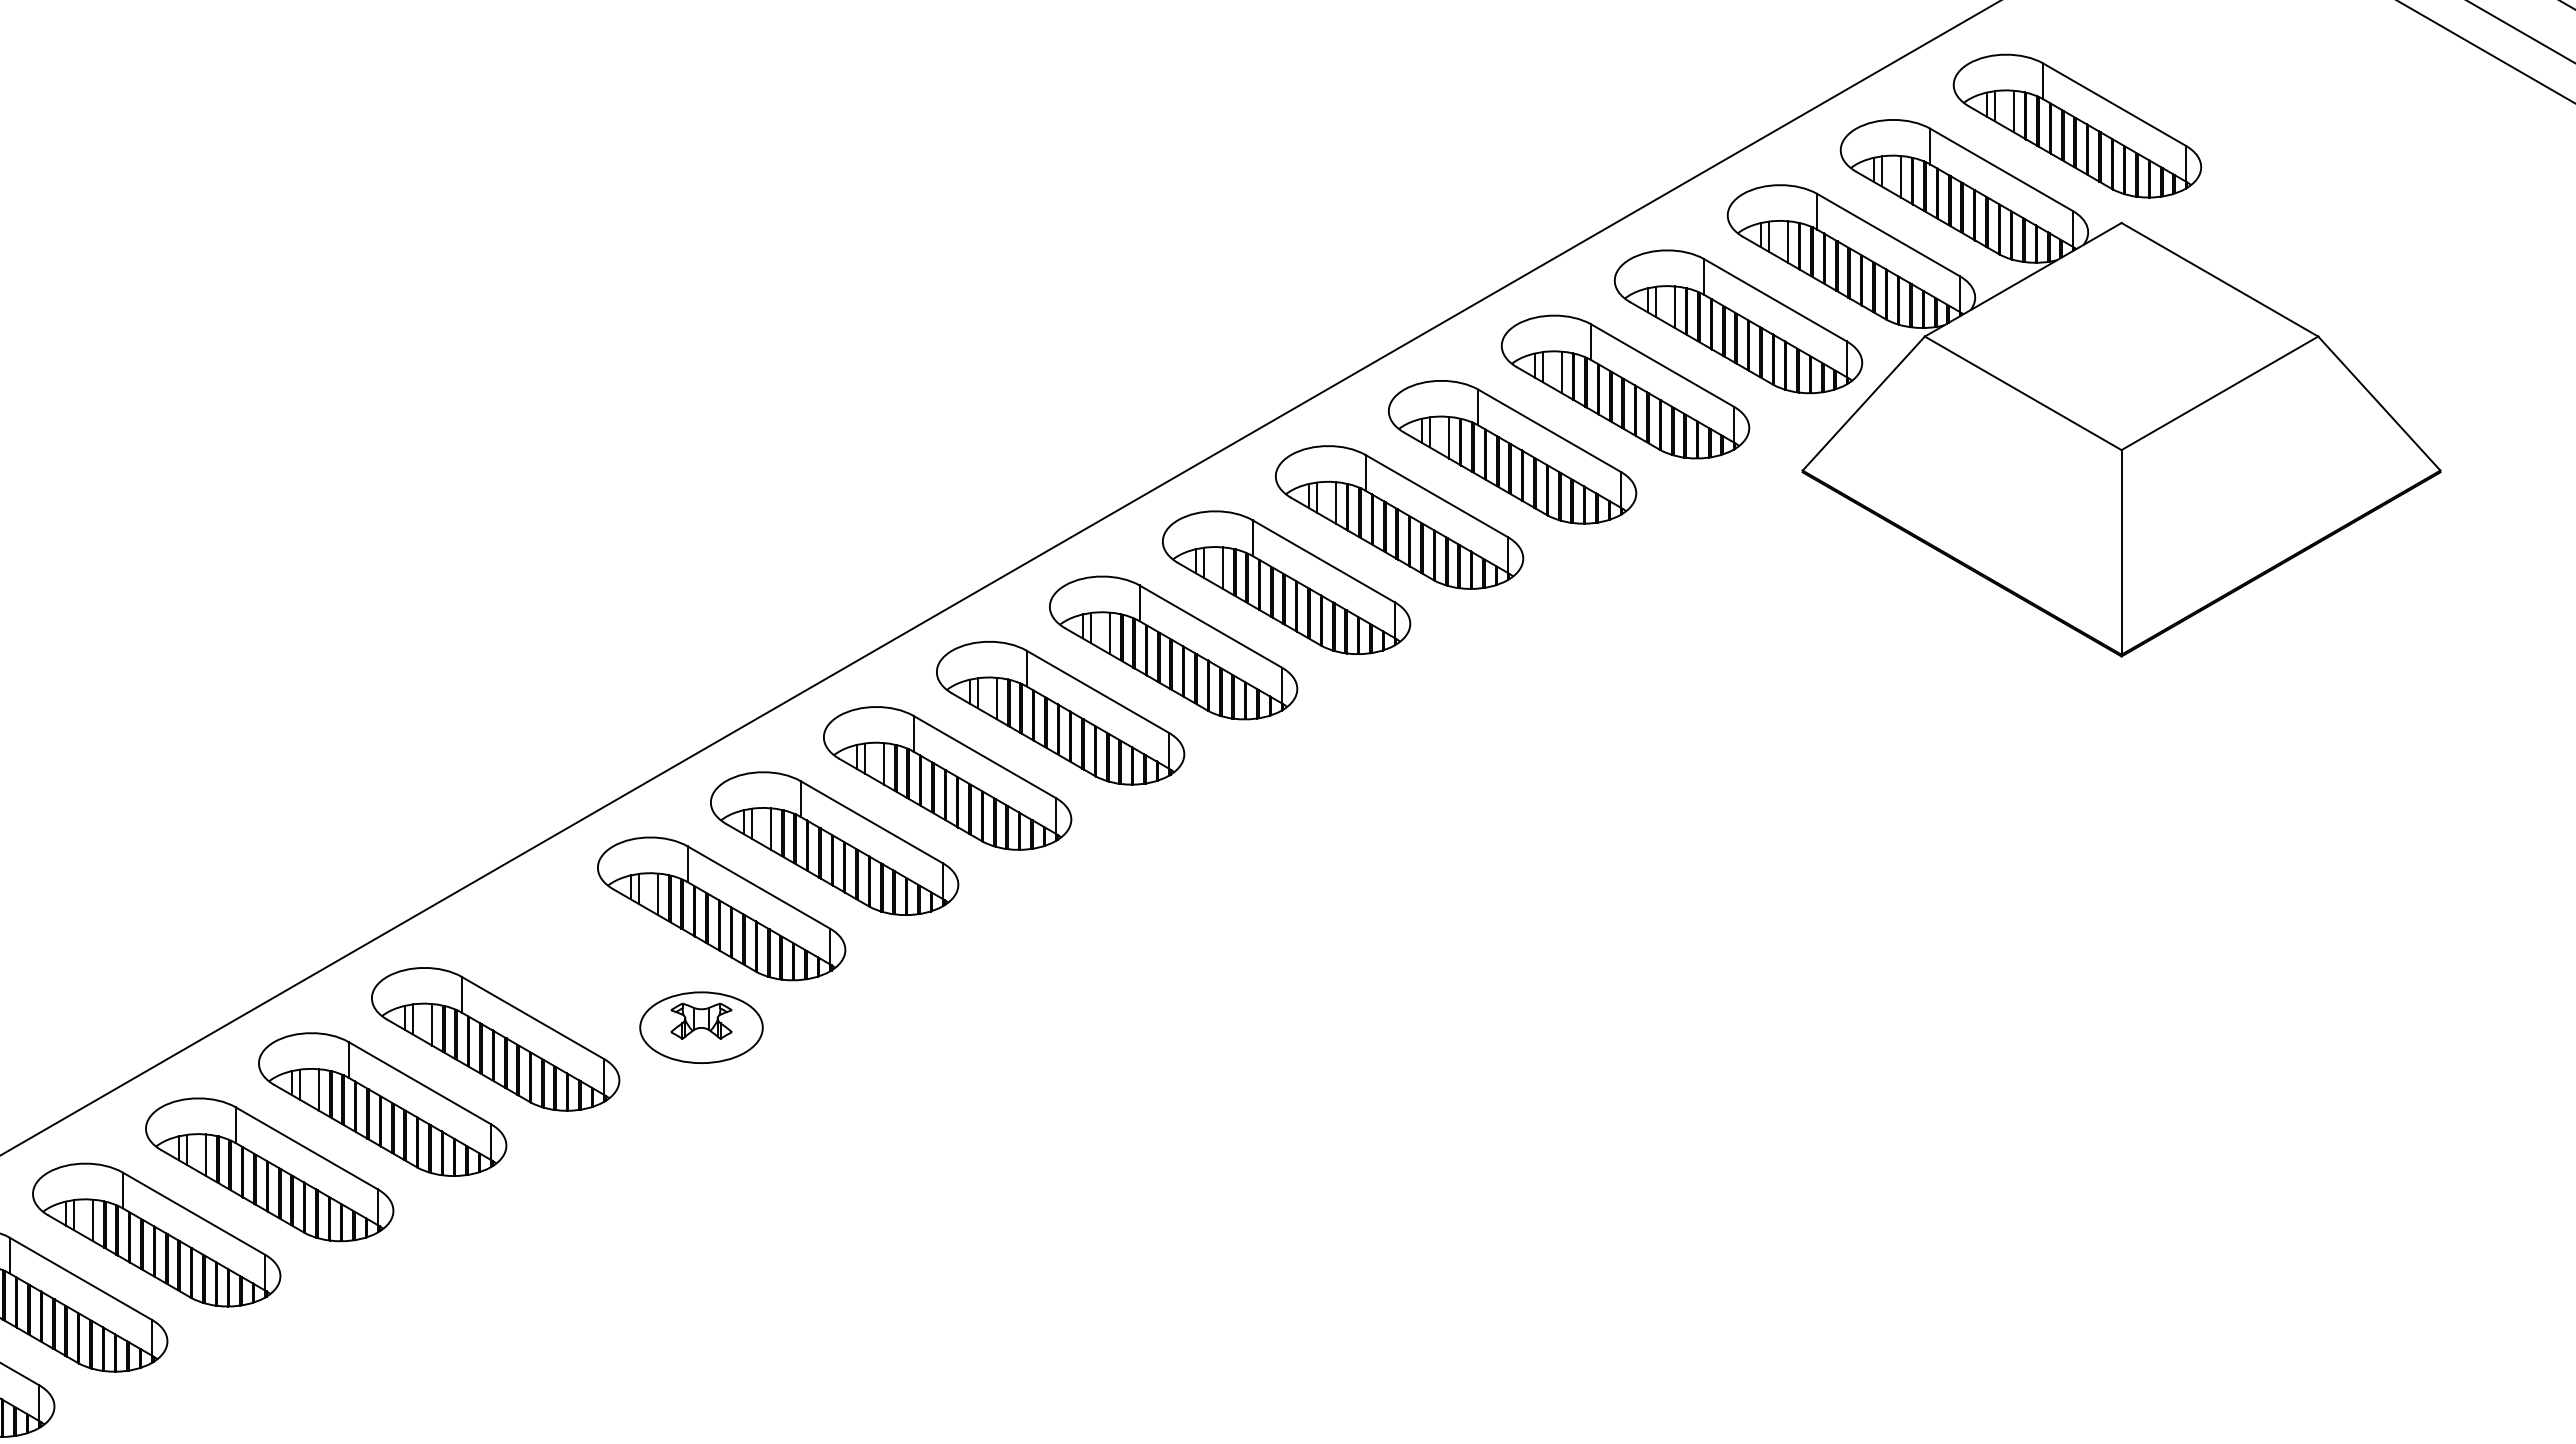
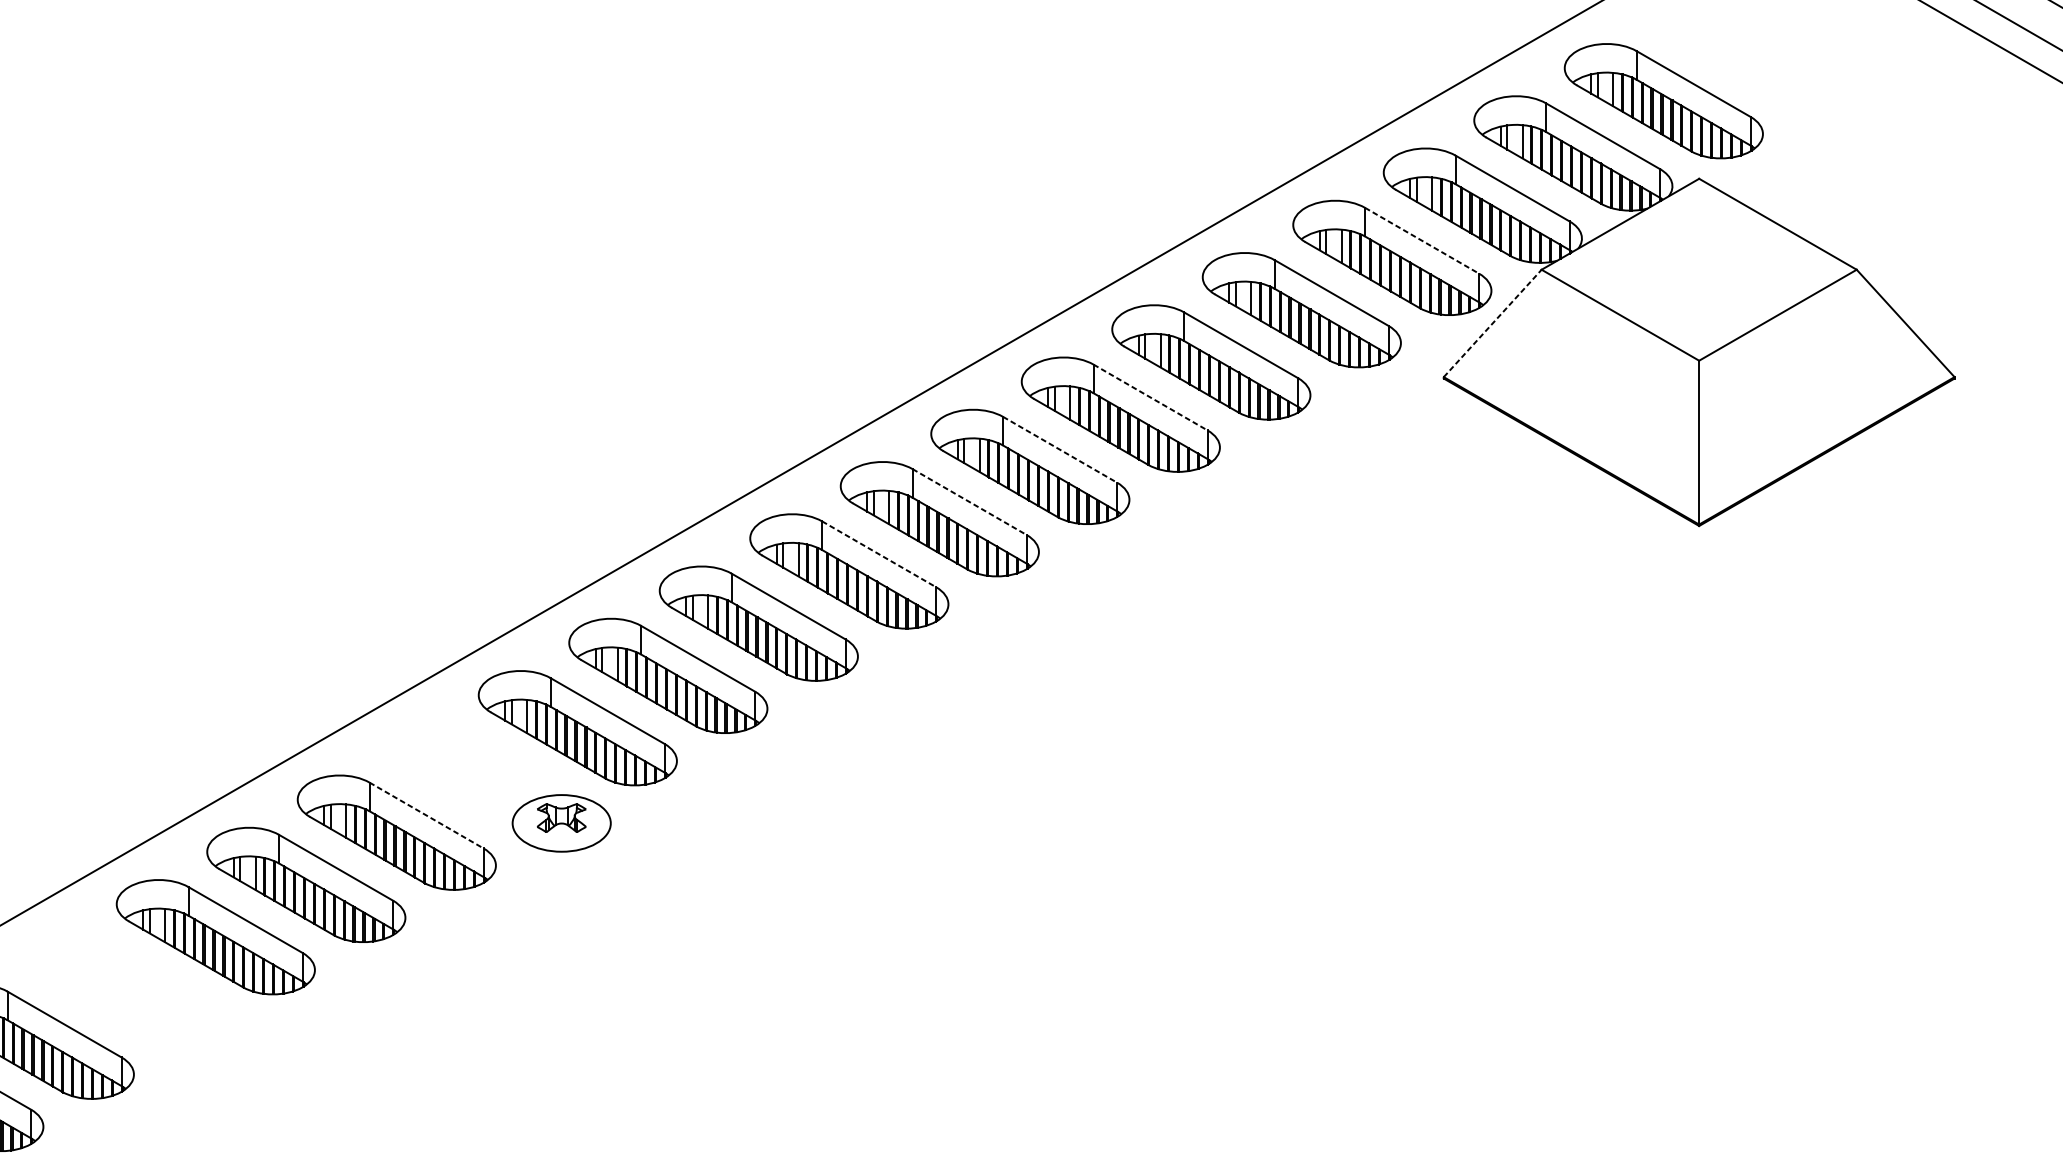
line: (1776, 300) -> (1422, 240), solid -> dashed
line: (1863, 403) -> (1492, 323), solid -> dashed
line: (1437, 496) -> (1151, 397), solid -> dashed
line: (1324, 561) -> (1060, 449), solid -> dashed
line: (1211, 626) -> (970, 502), solid -> dashed
line: (1098, 692) -> (879, 554), solid -> dashed
line: (533, 1018) -> (427, 815), solid -> dashed
part: (156, 1234) -> (125, 989), removed

